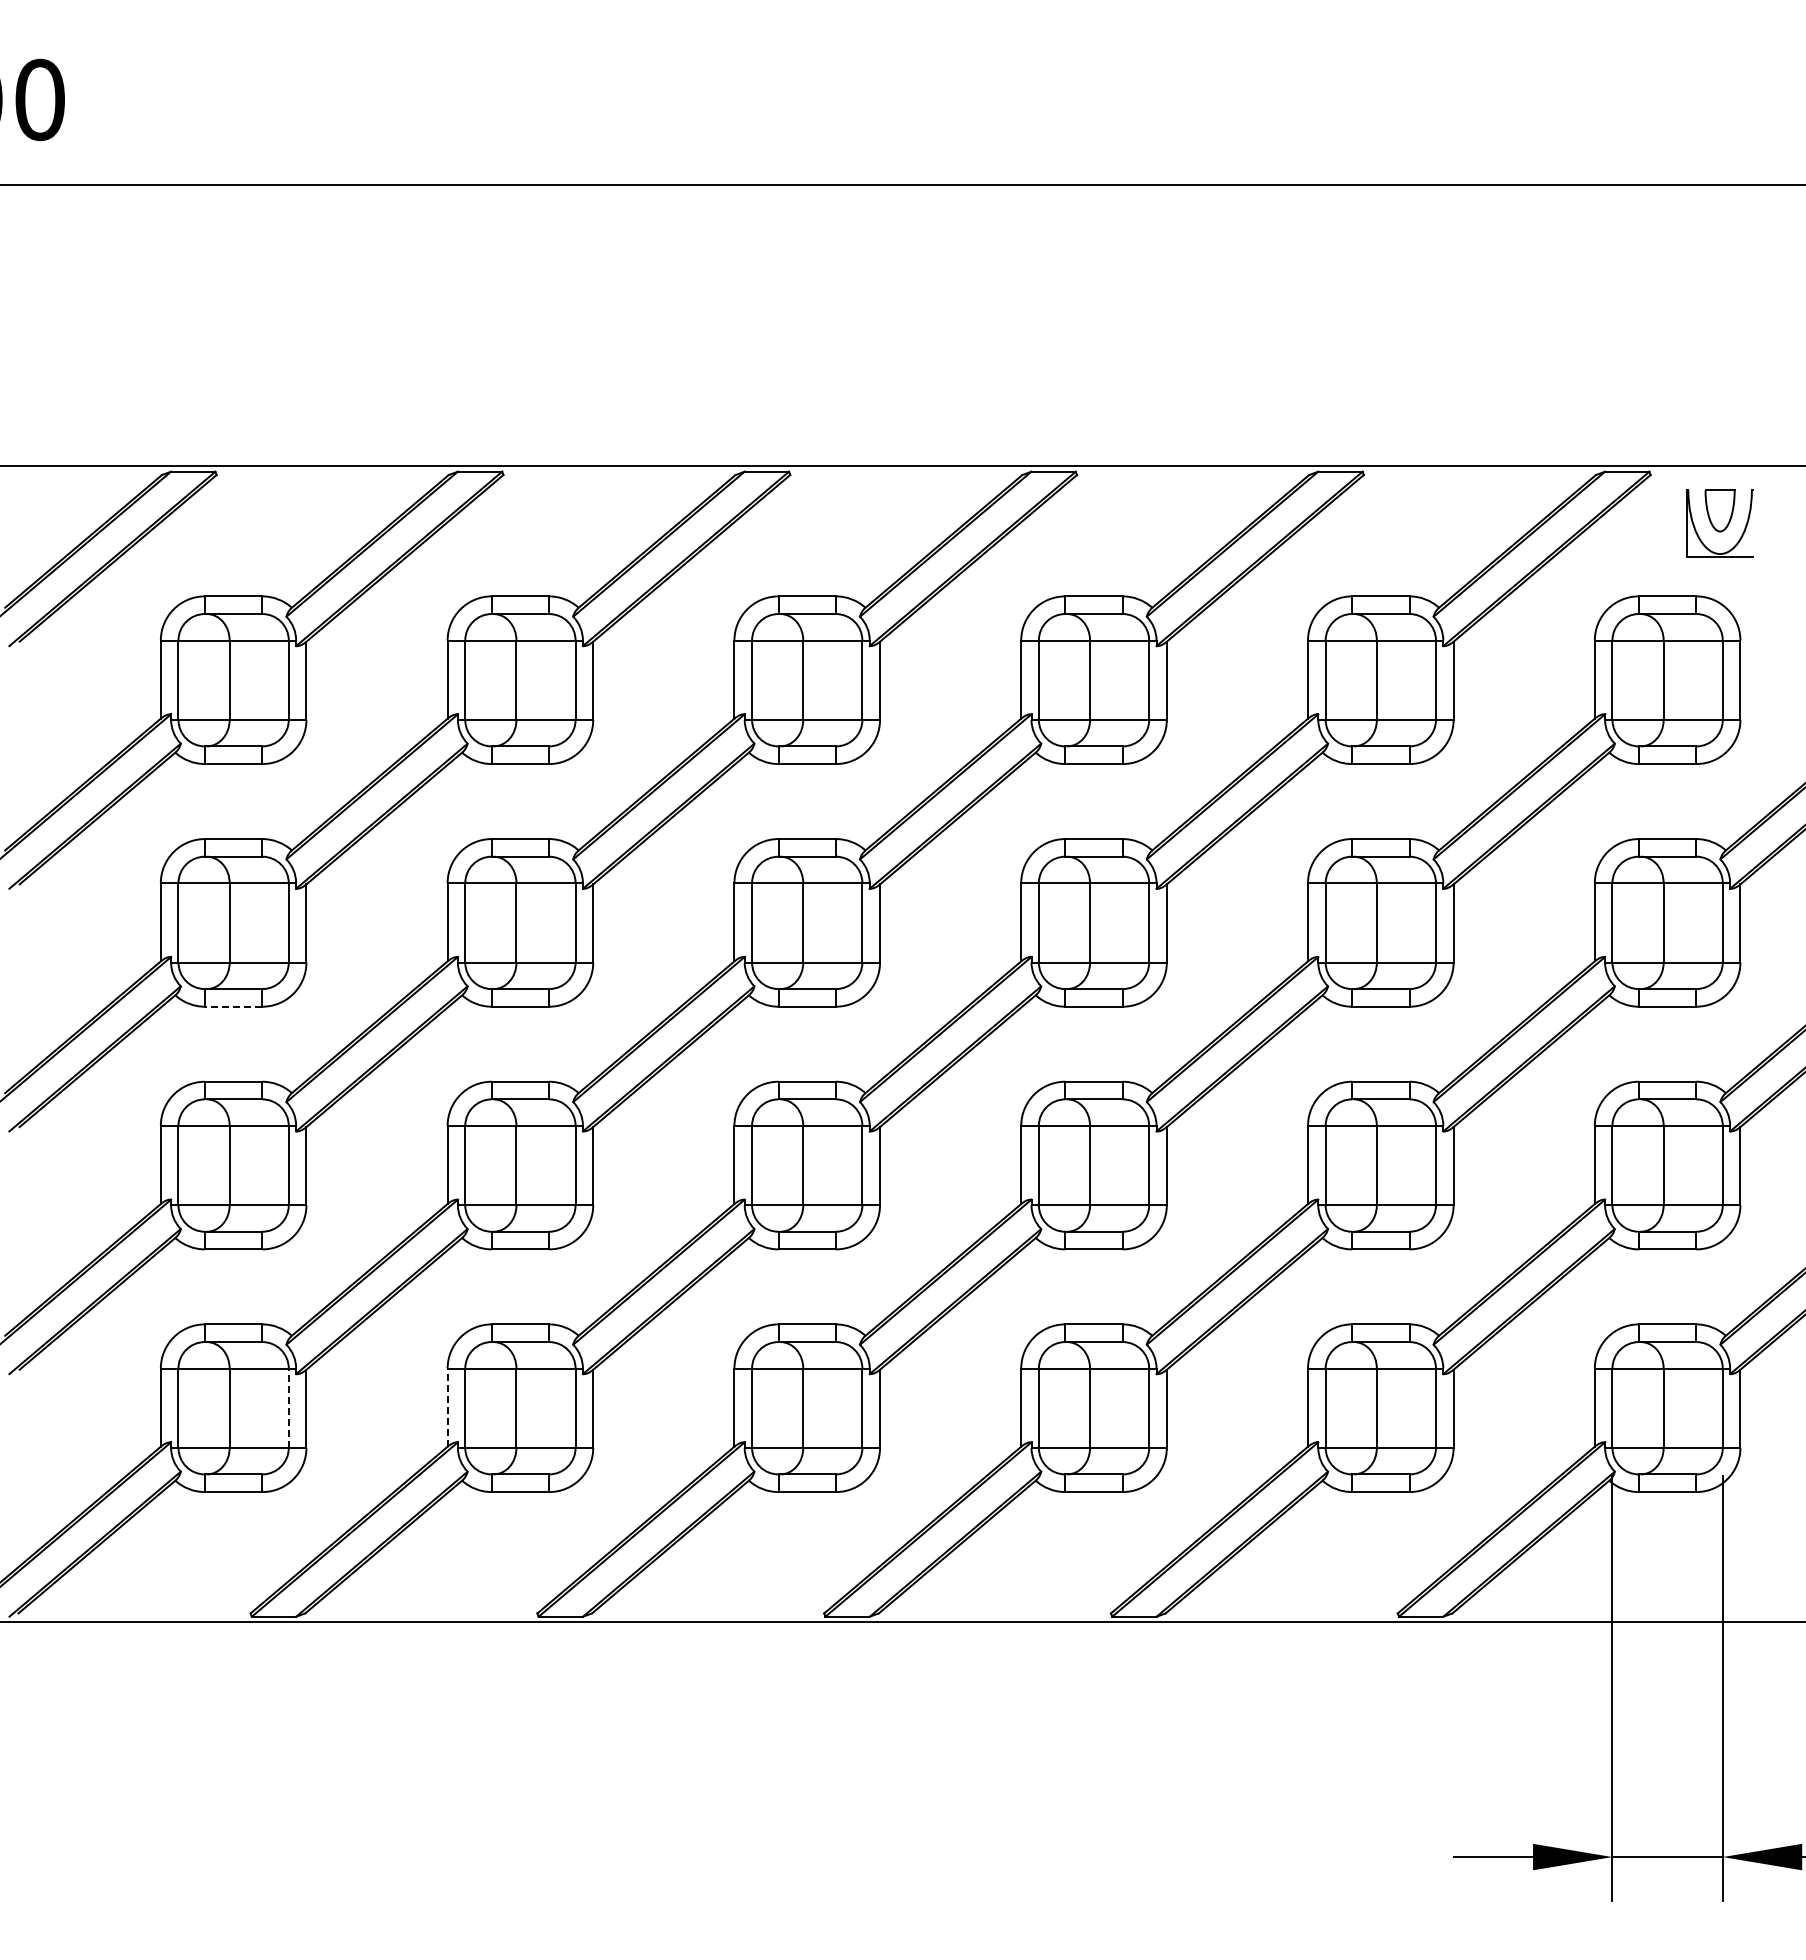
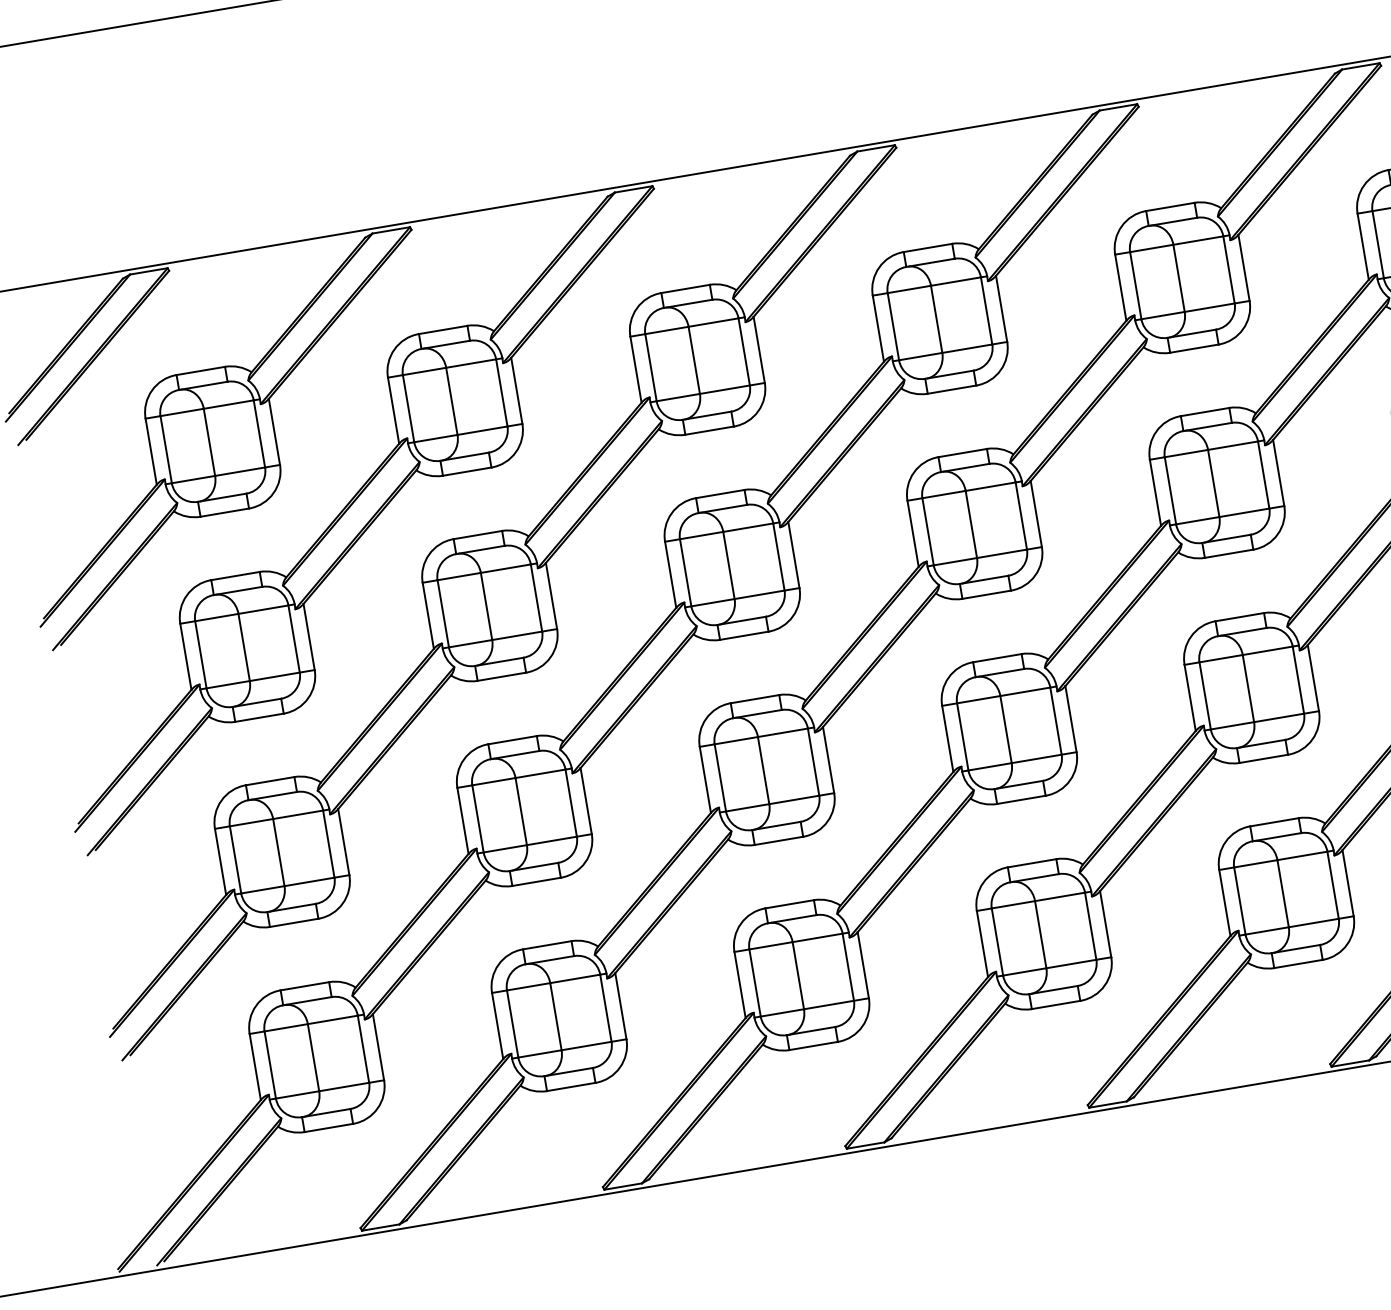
line: (233, 1006) -> (259, 717), dashed -> solid
line: (447, 1407) -> (497, 1025), dashed -> solid
line: (288, 1408) -> (363, 1049), dashed -> solid

